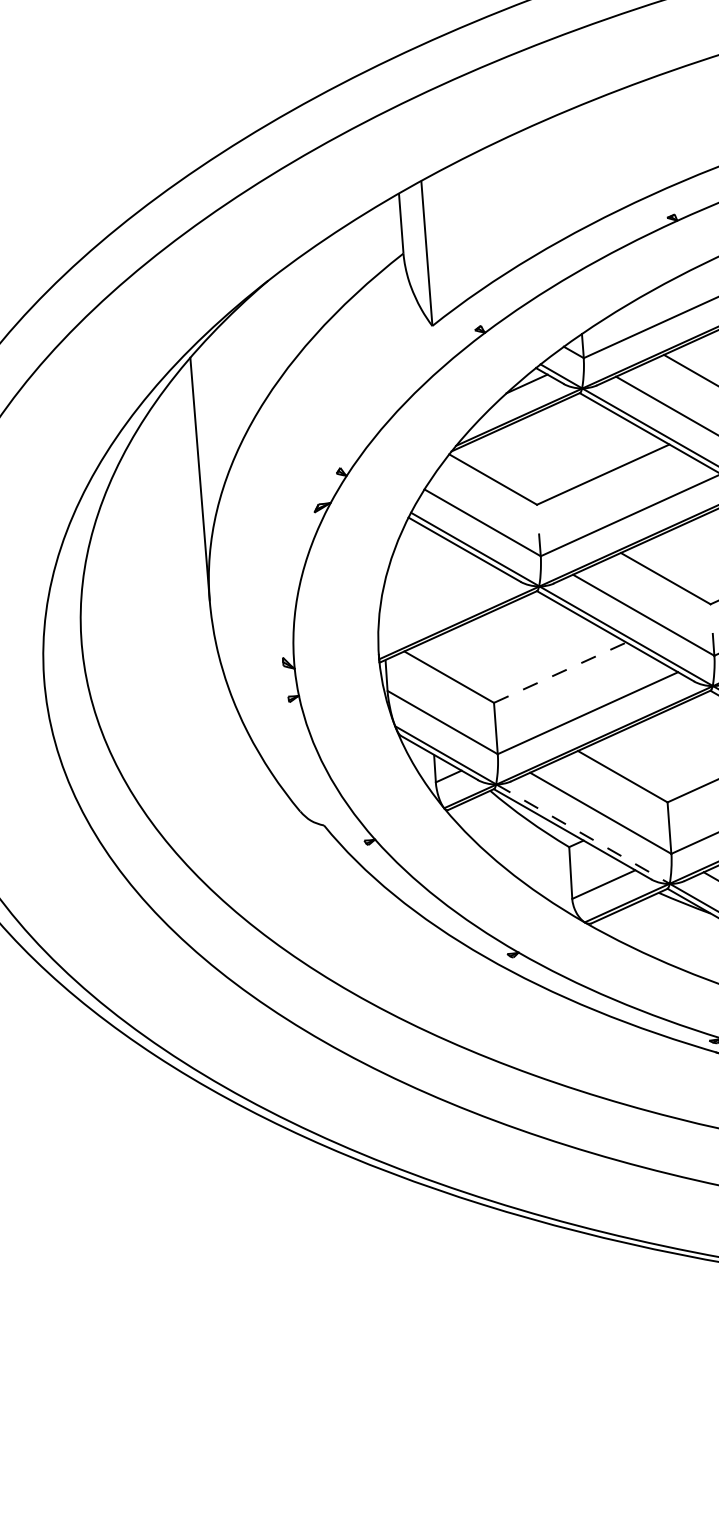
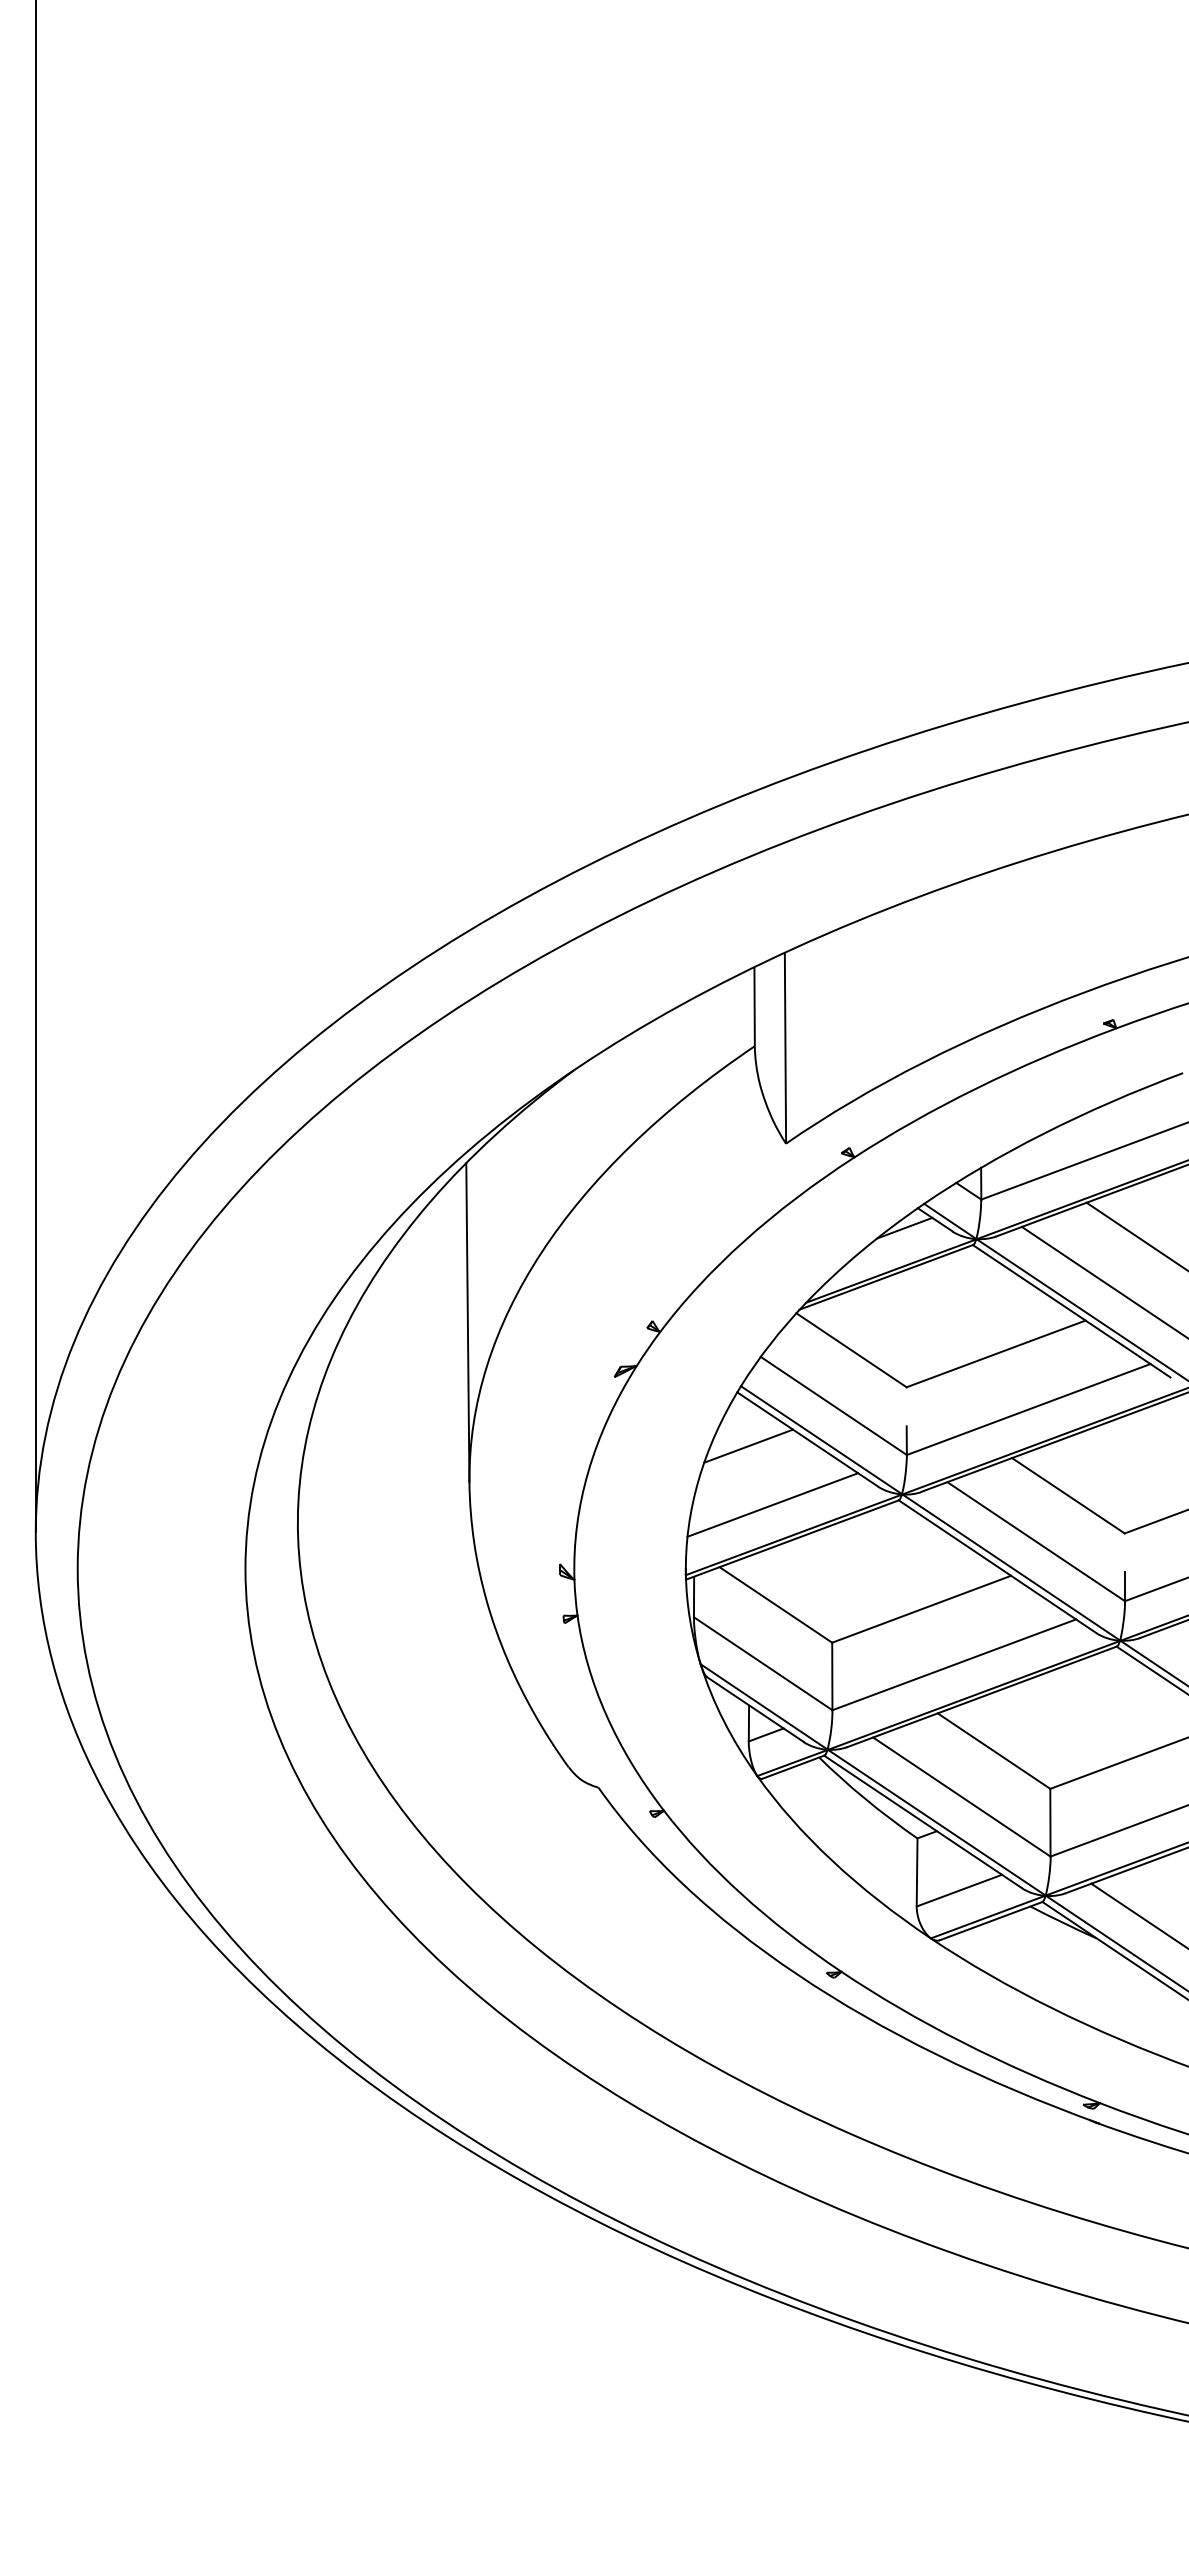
line: (419, 557) -> (748, 1445), added
line: (441, 600) -> (772, 1504), added
line: (560, 672) -> (922, 1609), dashed -> solid
line: (582, 834) -> (936, 1822), dashed -> solid

